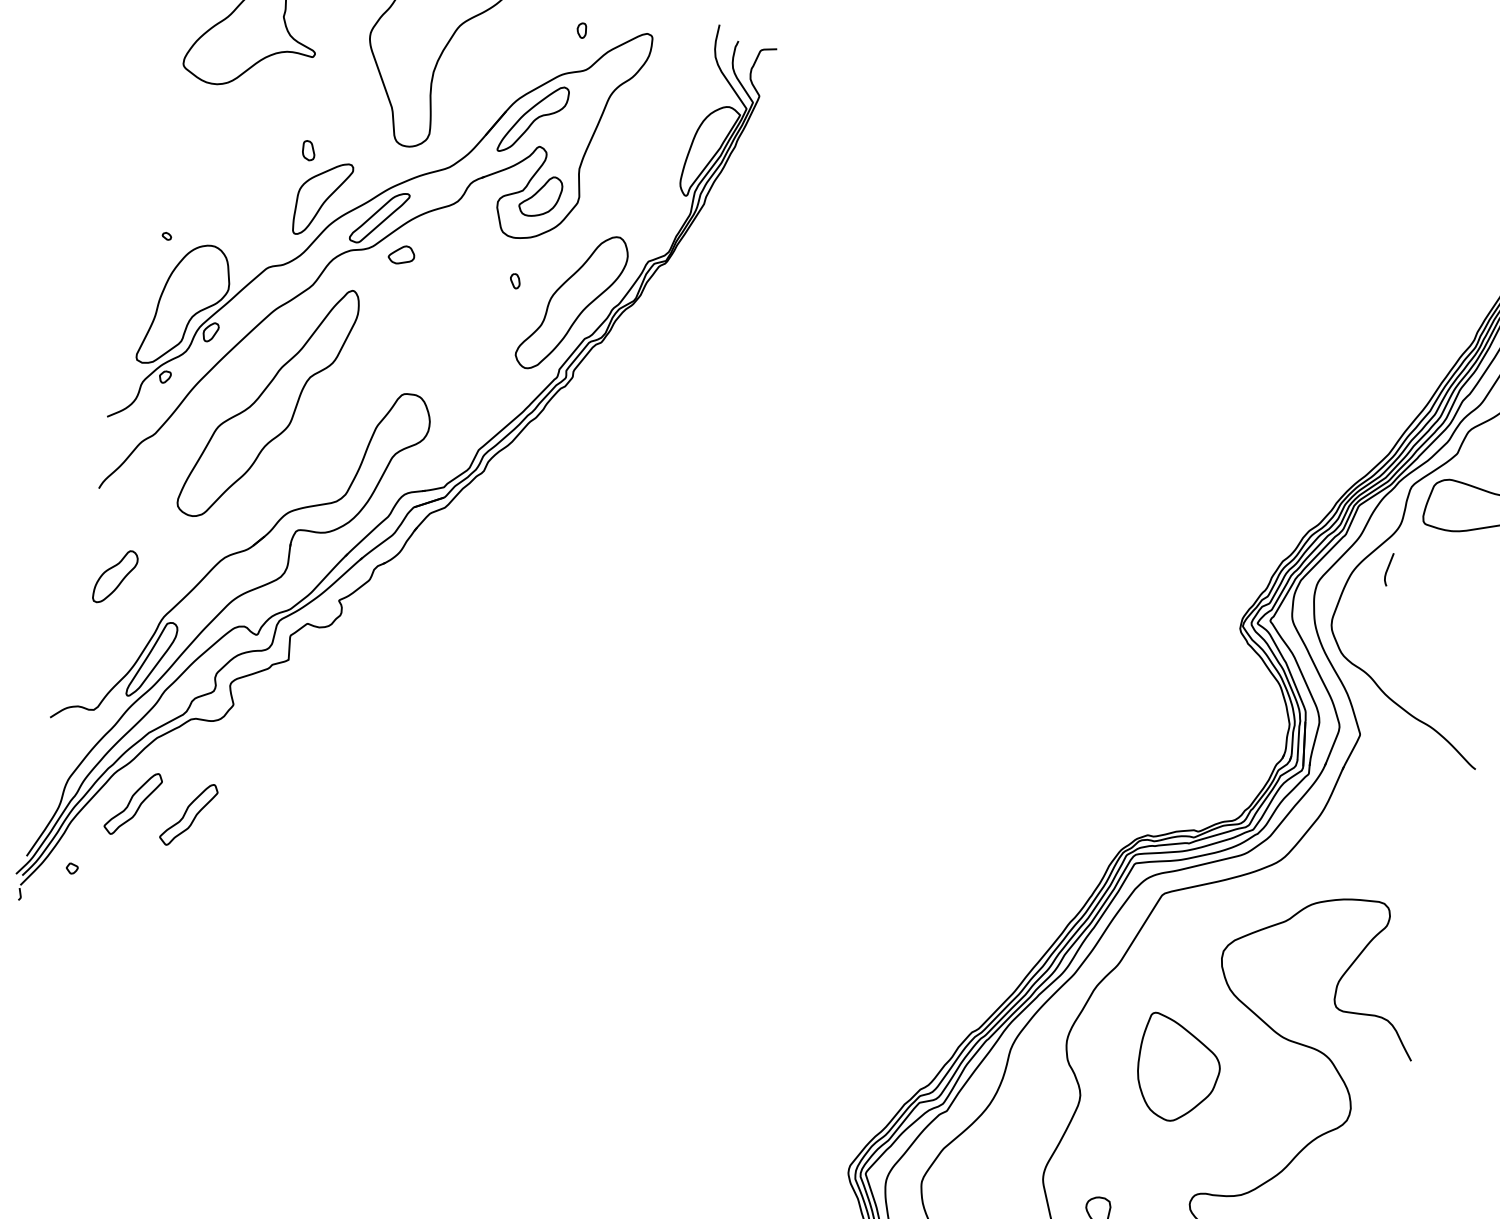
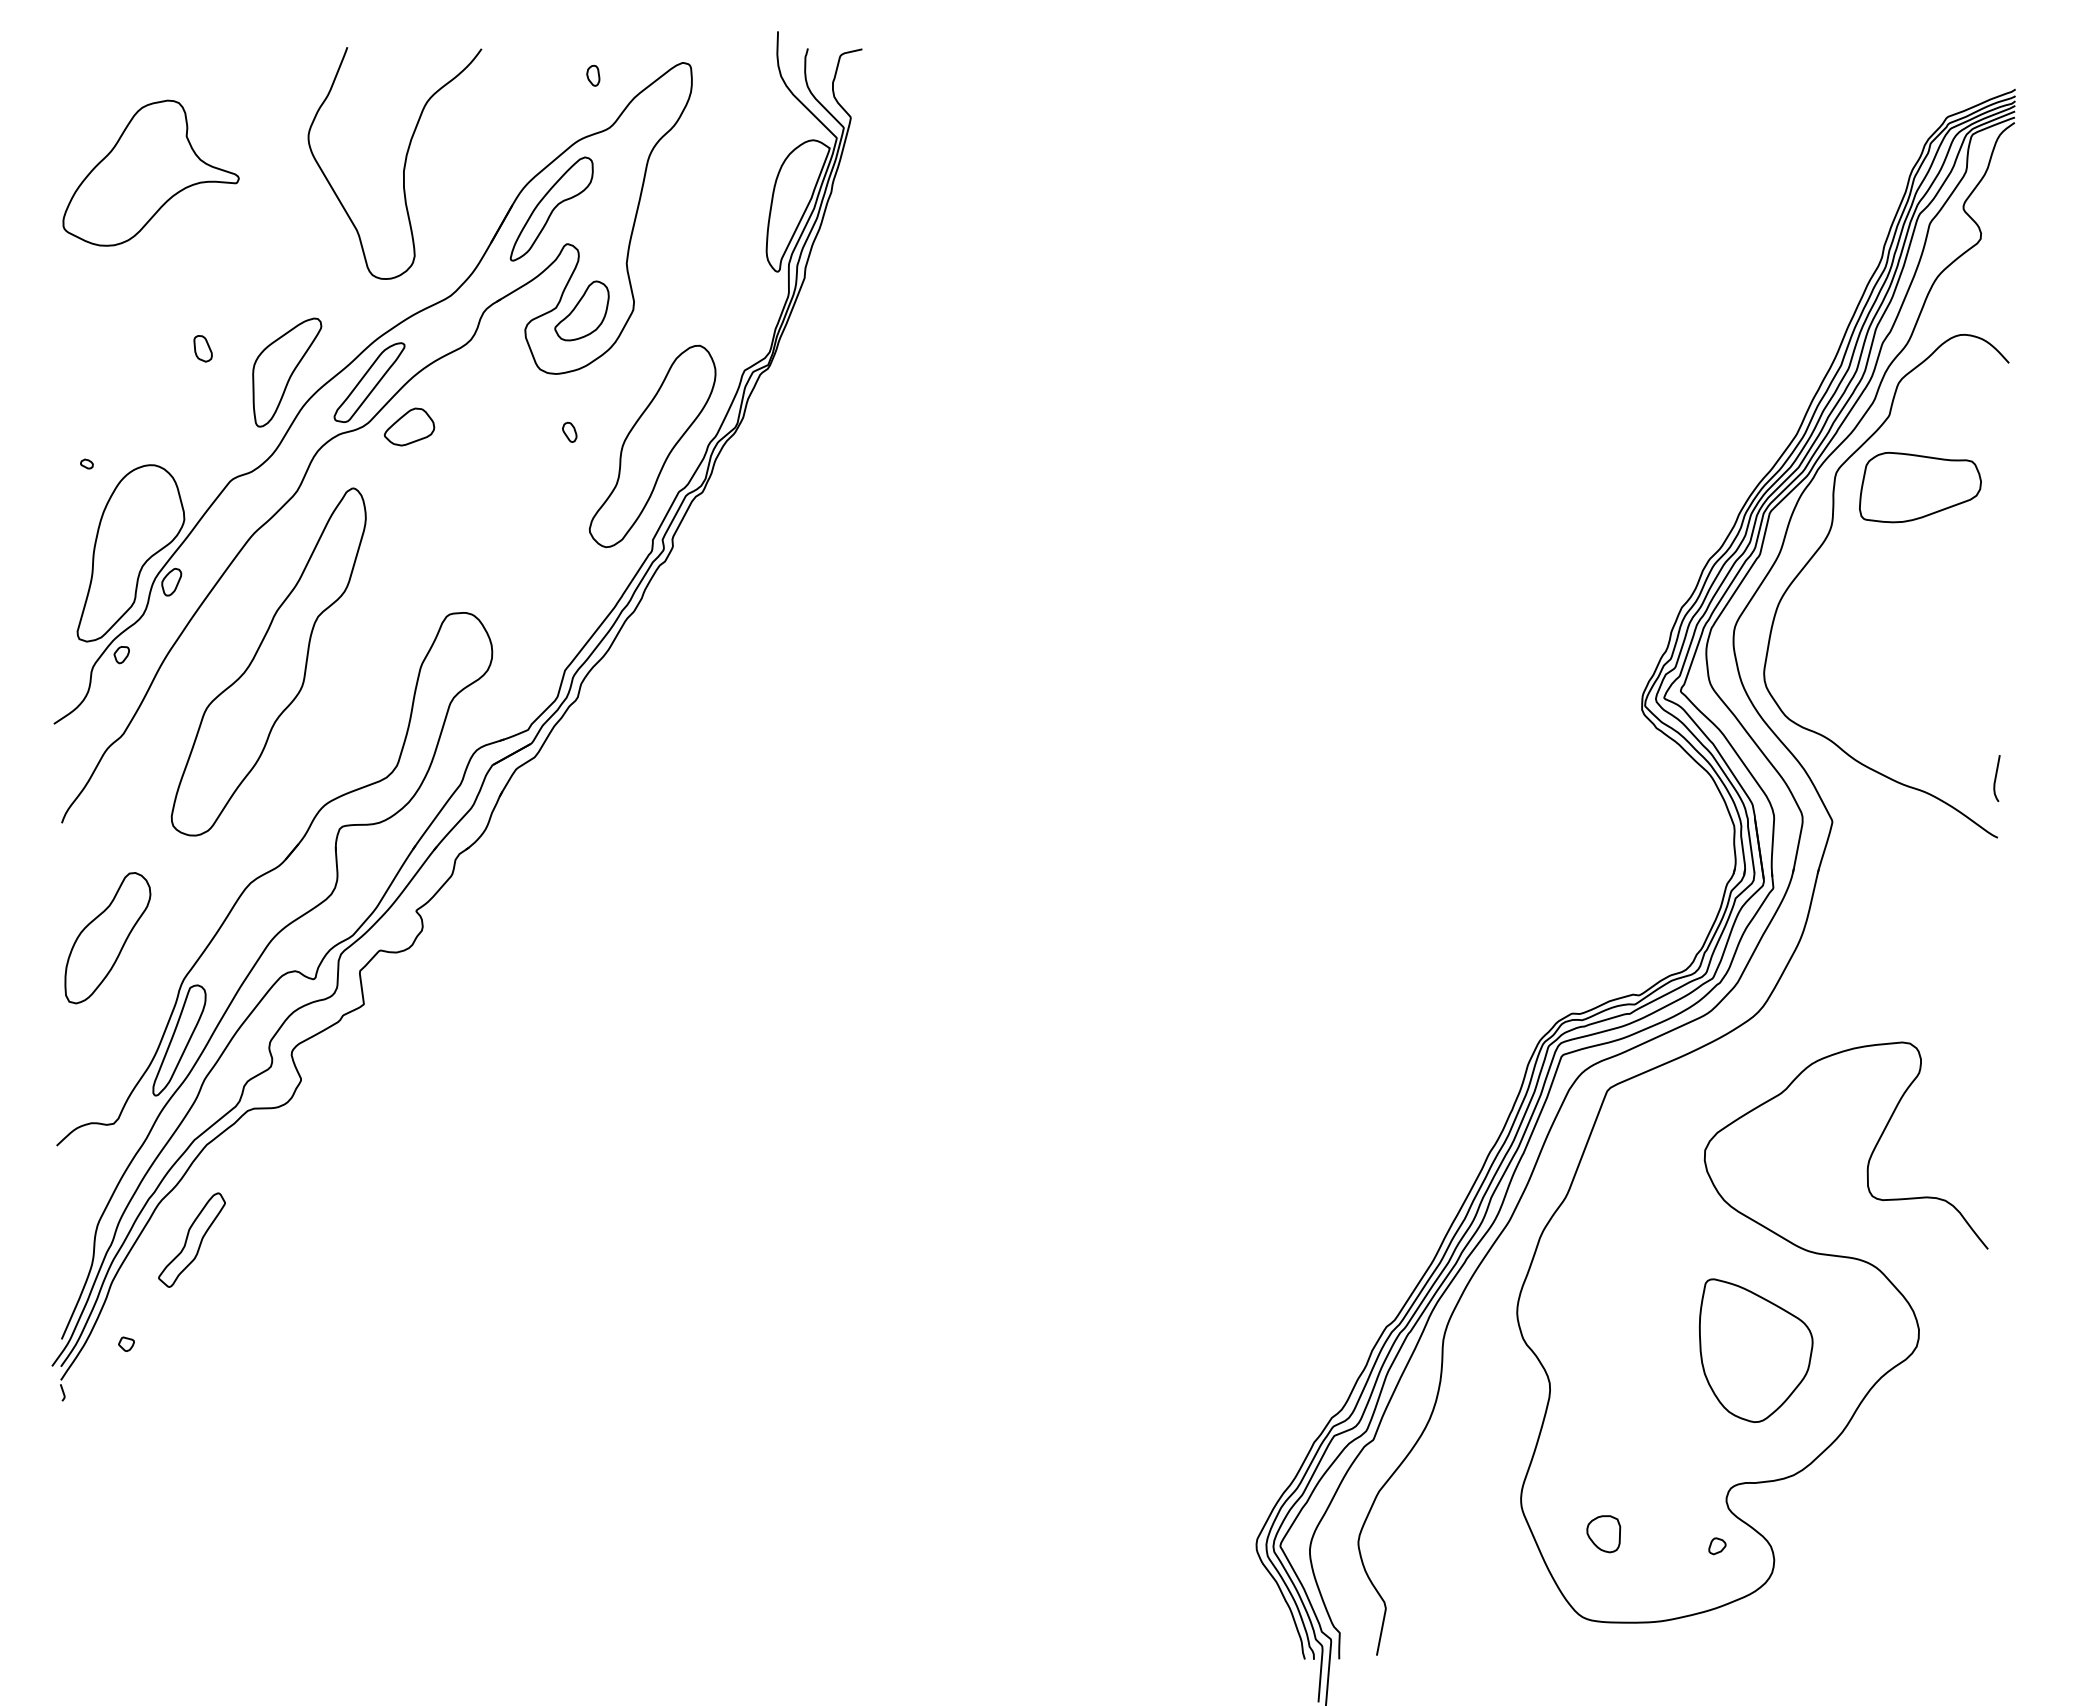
part: (308, 150) -> (202, 348), moved
part: (401, 254) -> (409, 426), size x1.43
curve: (1388, 569) -> (1996, 778), moved
part: (115, 577) -> (107, 938), size x1.67
part: (188, 814) -> (269, 1239), removed
part: (1177, 1069) -> (1755, 1350), moved

